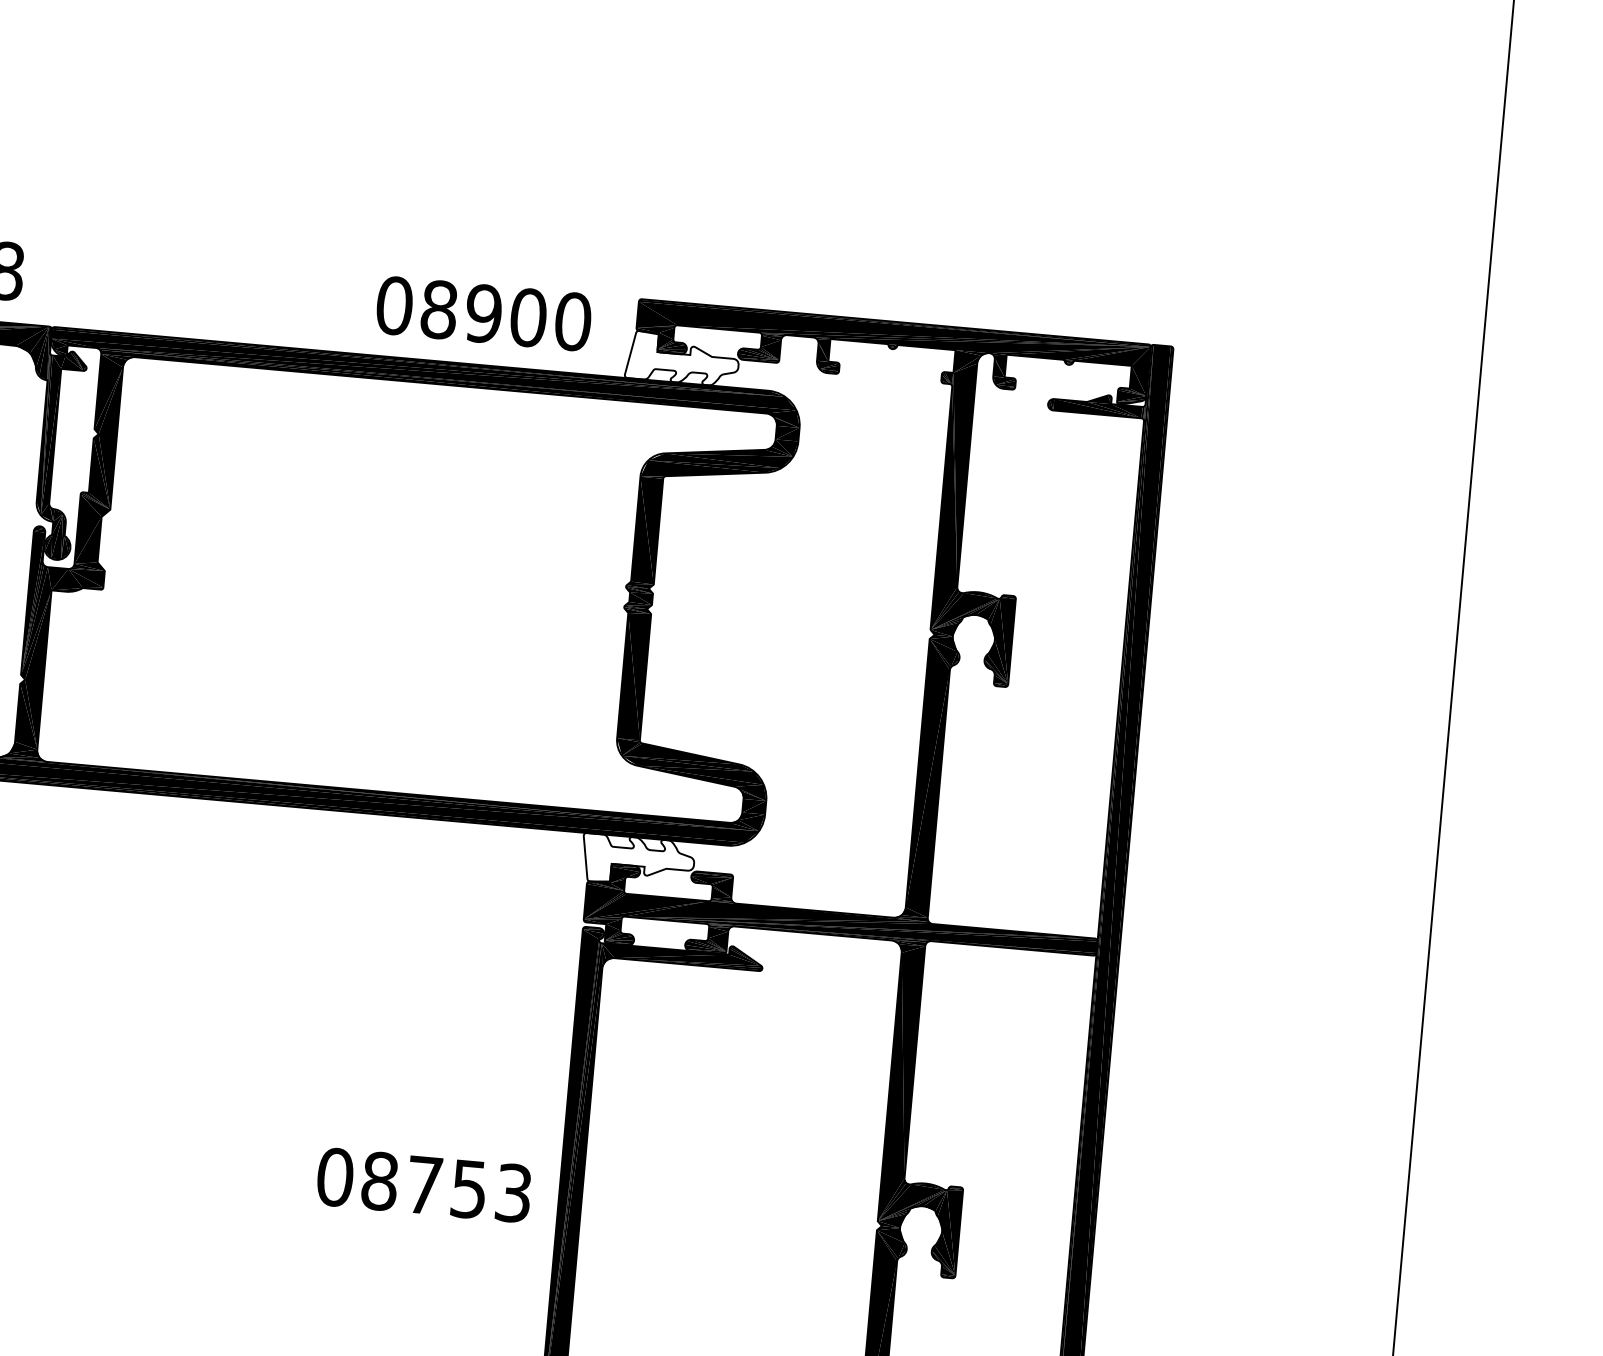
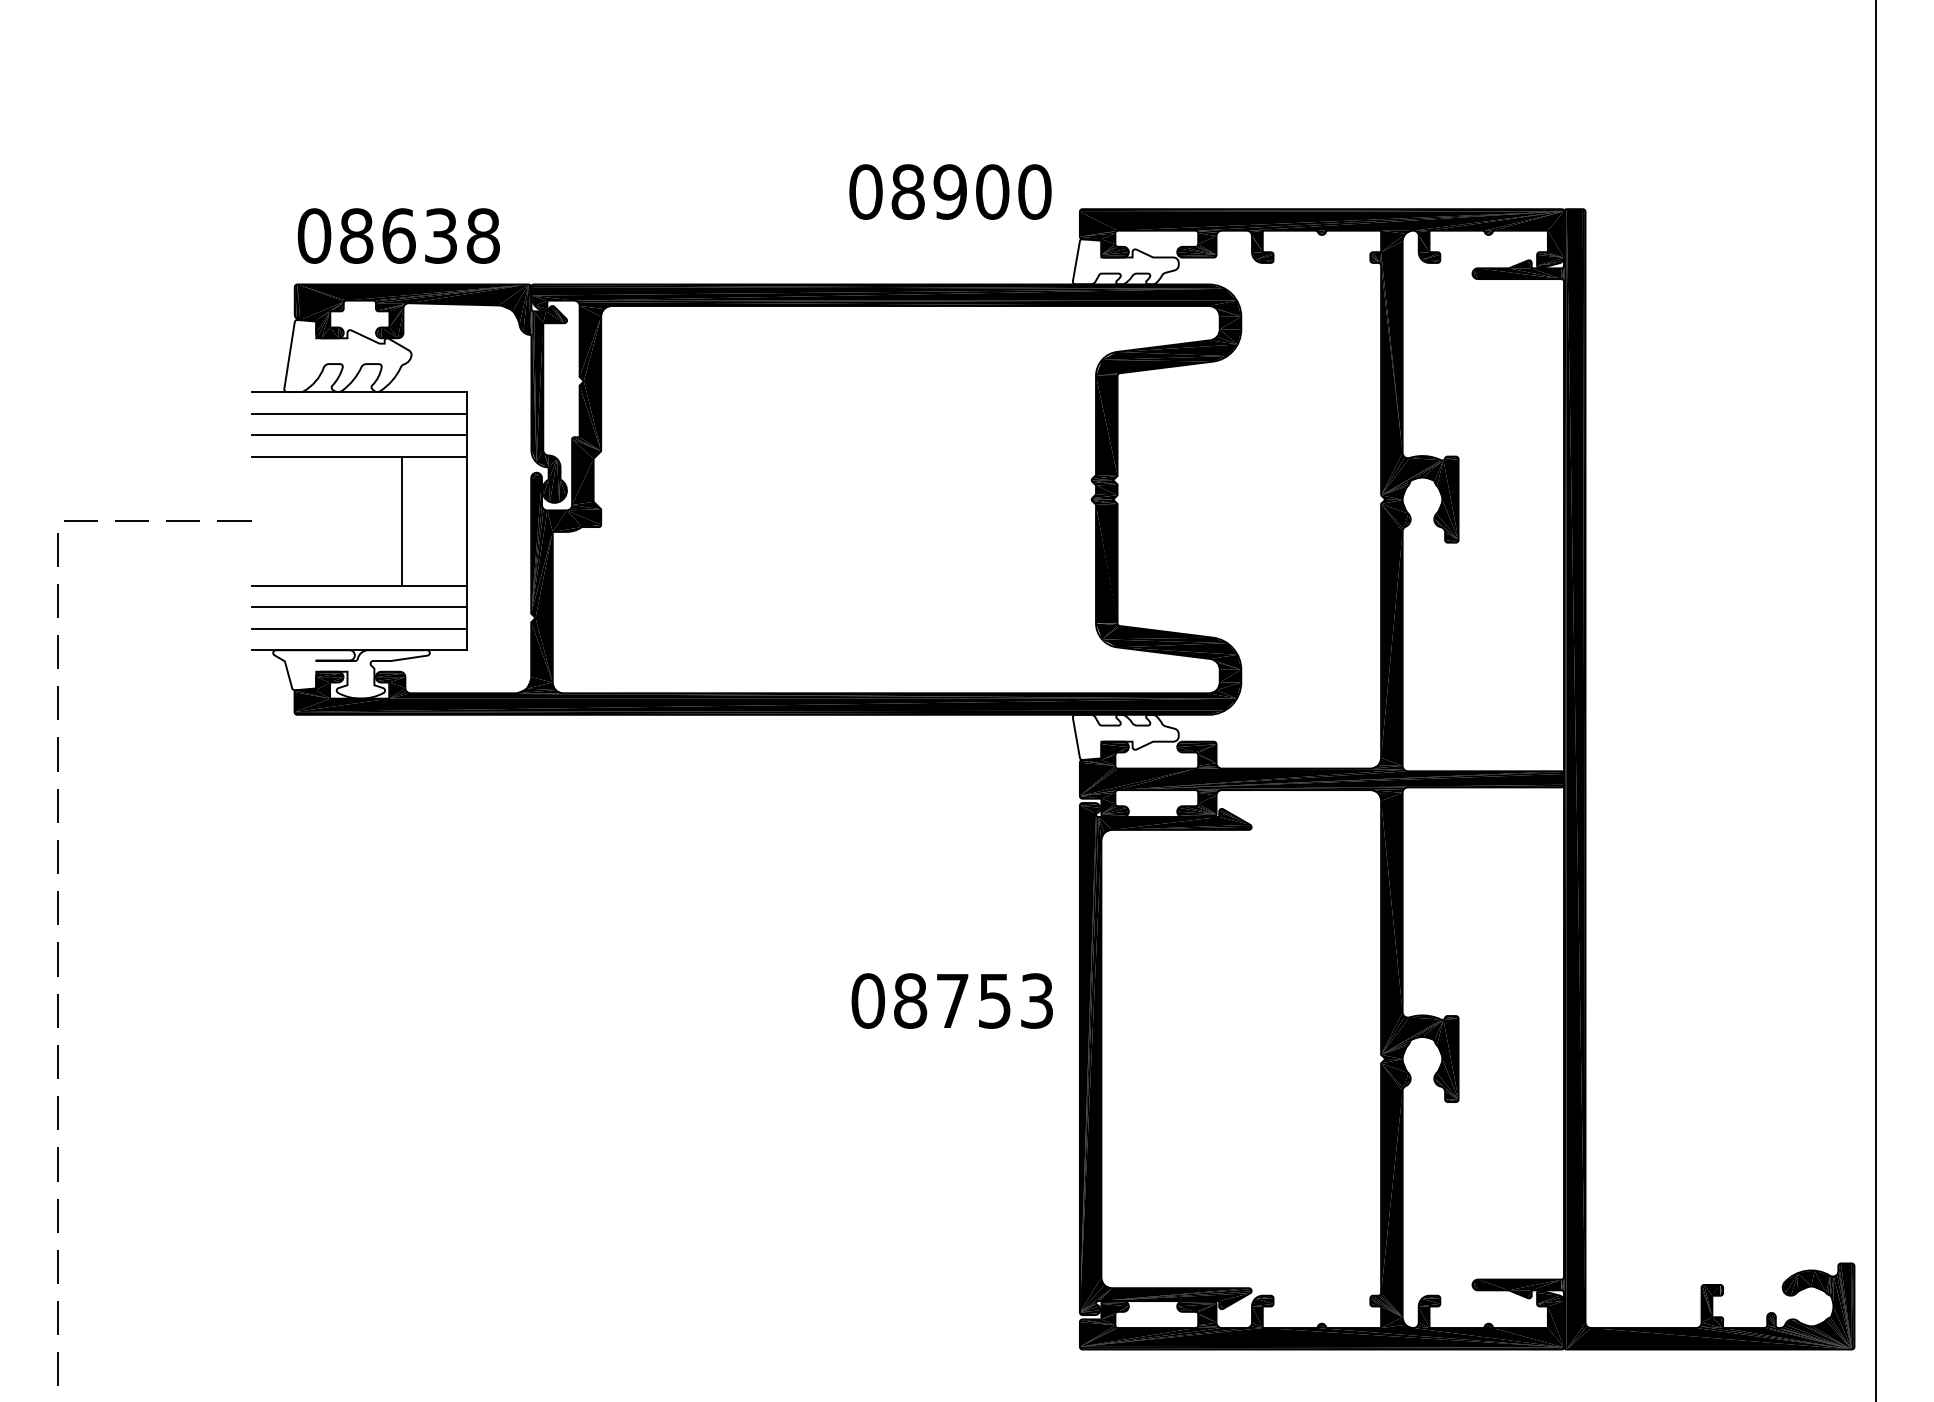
text: (484, 313) -> (950, 191), moved
text: (423, 1184) -> (951, 1000), moved

